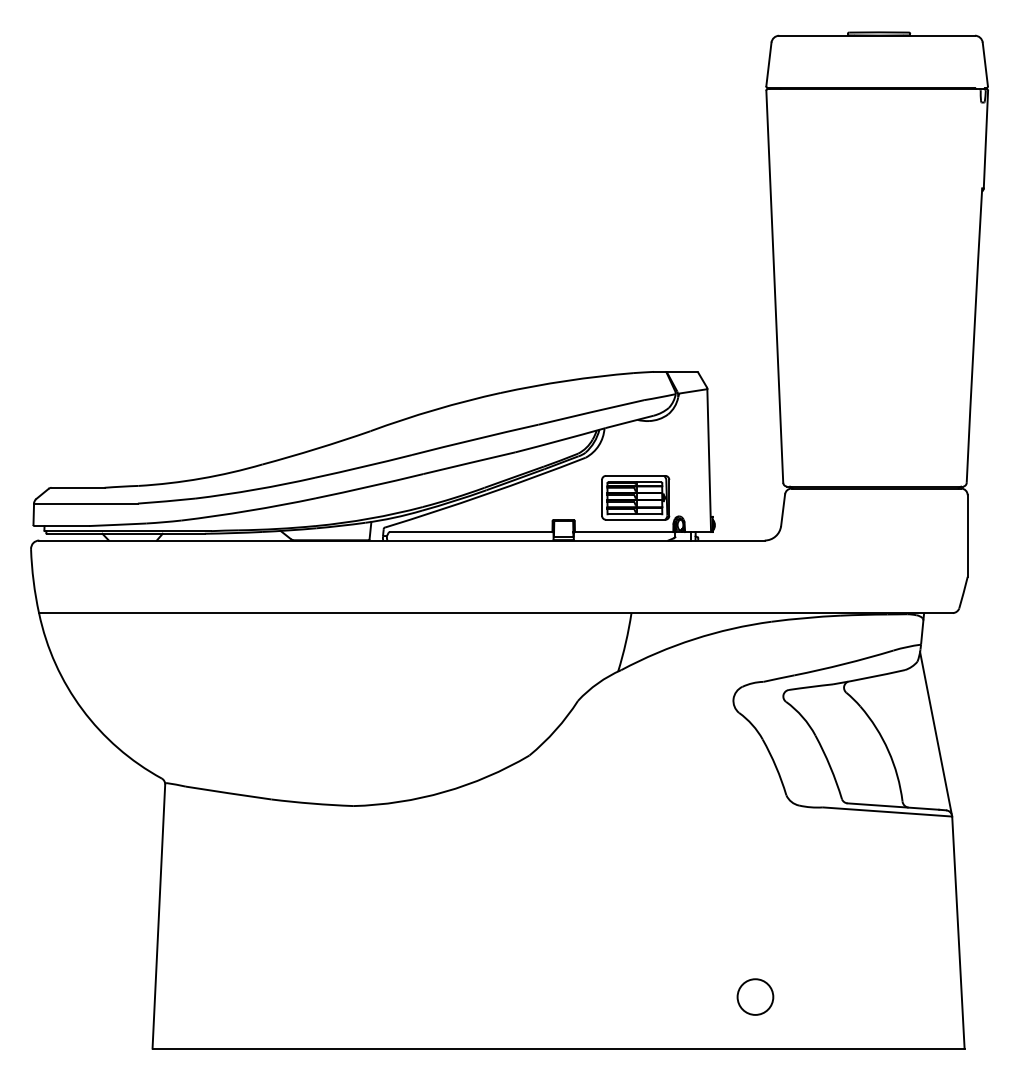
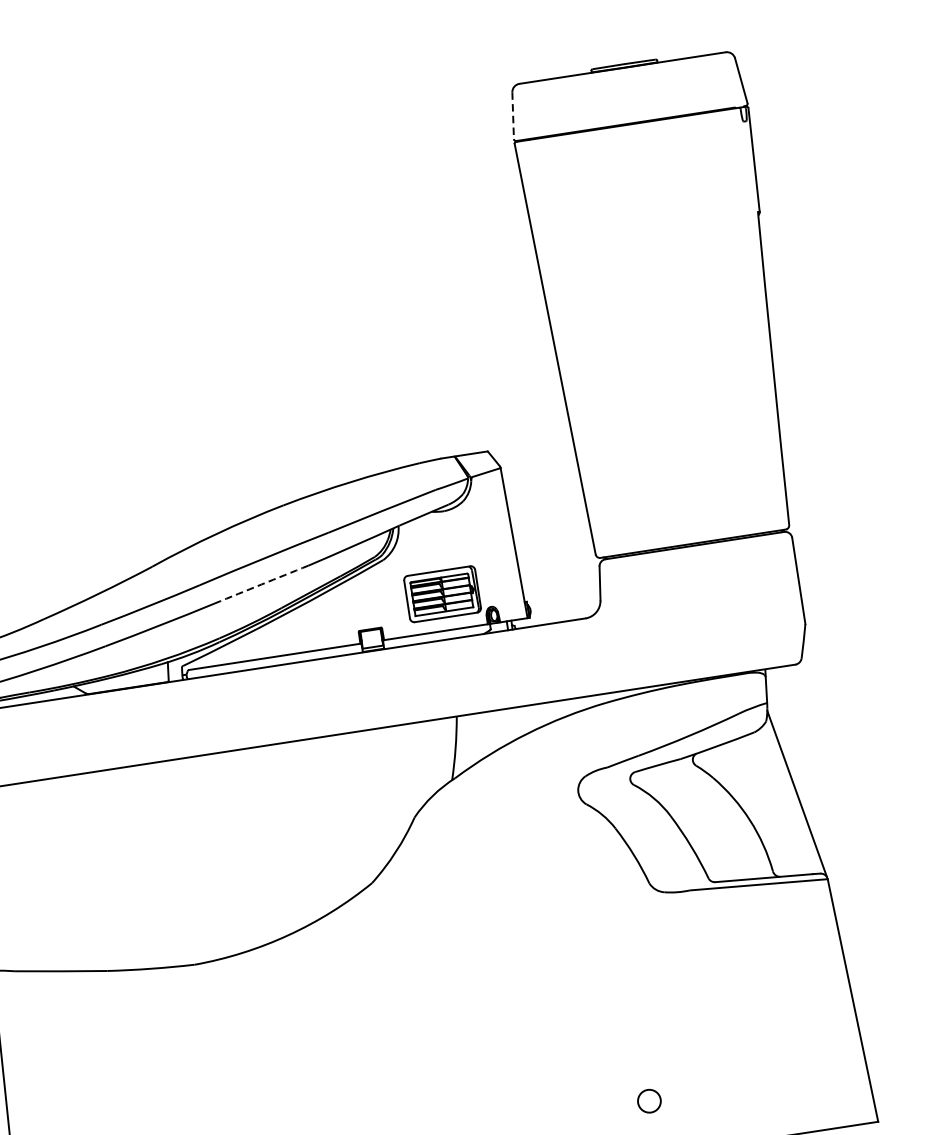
line: (768, 64) -> (512, 115), solid -> dashed
arc: (469, 463) -> (261, 584), solid -> dashed
circle: (755, 996) -> (649, 1100), size x0.6

